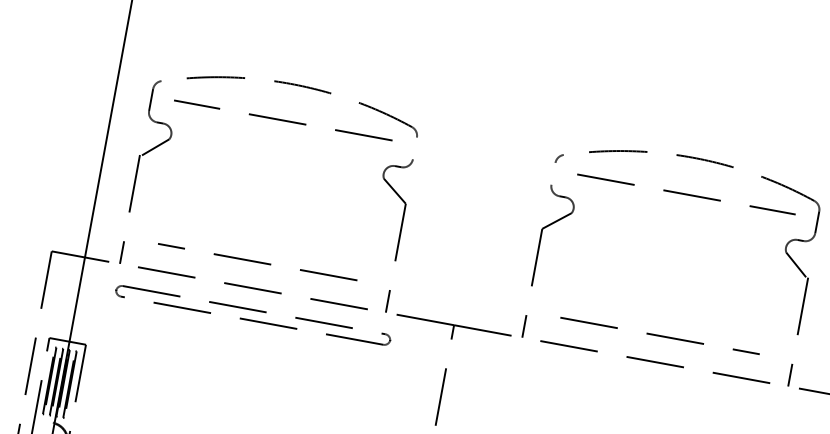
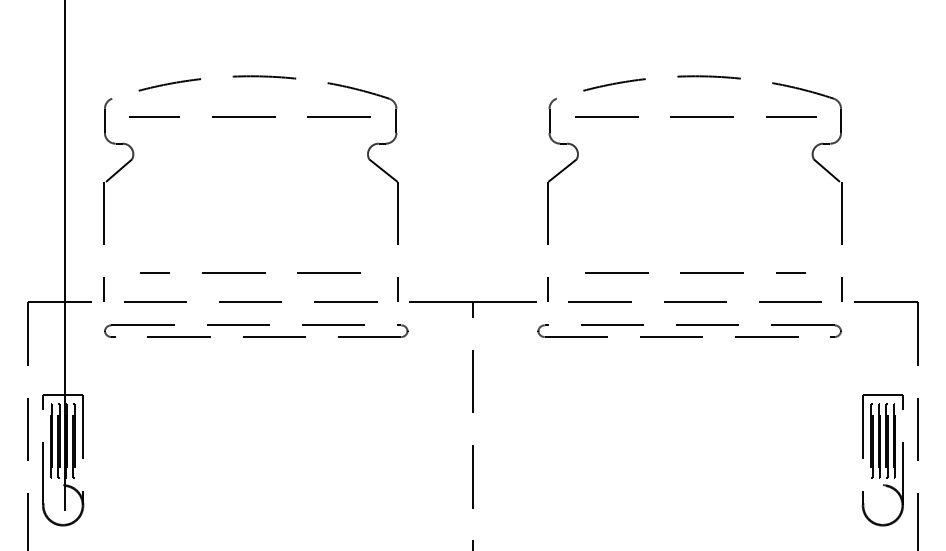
line: (415, 148) -> (396, 120), added
line: (553, 173) -> (549, 120), added
part: (645, 386) -> (689, 330), added

